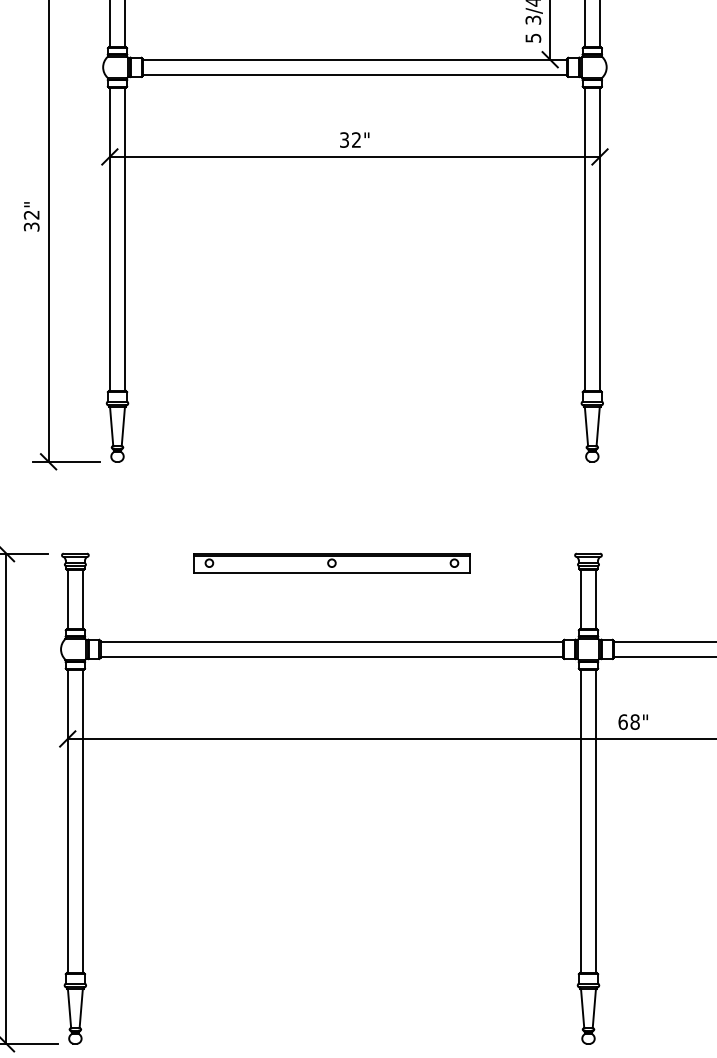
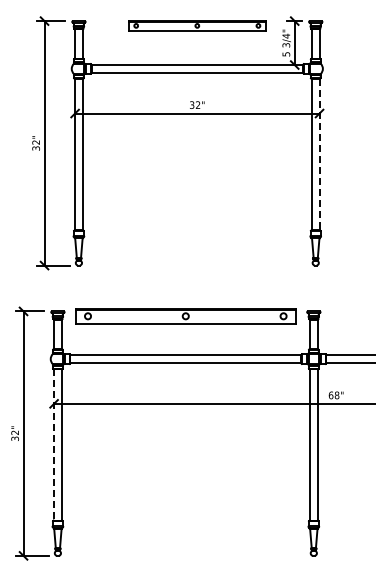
line: (599, 239) -> (319, 154), solid -> dashed
part: (331, 561) -> (185, 315), size x1.6
line: (68, 820) -> (54, 444), solid -> dashed

